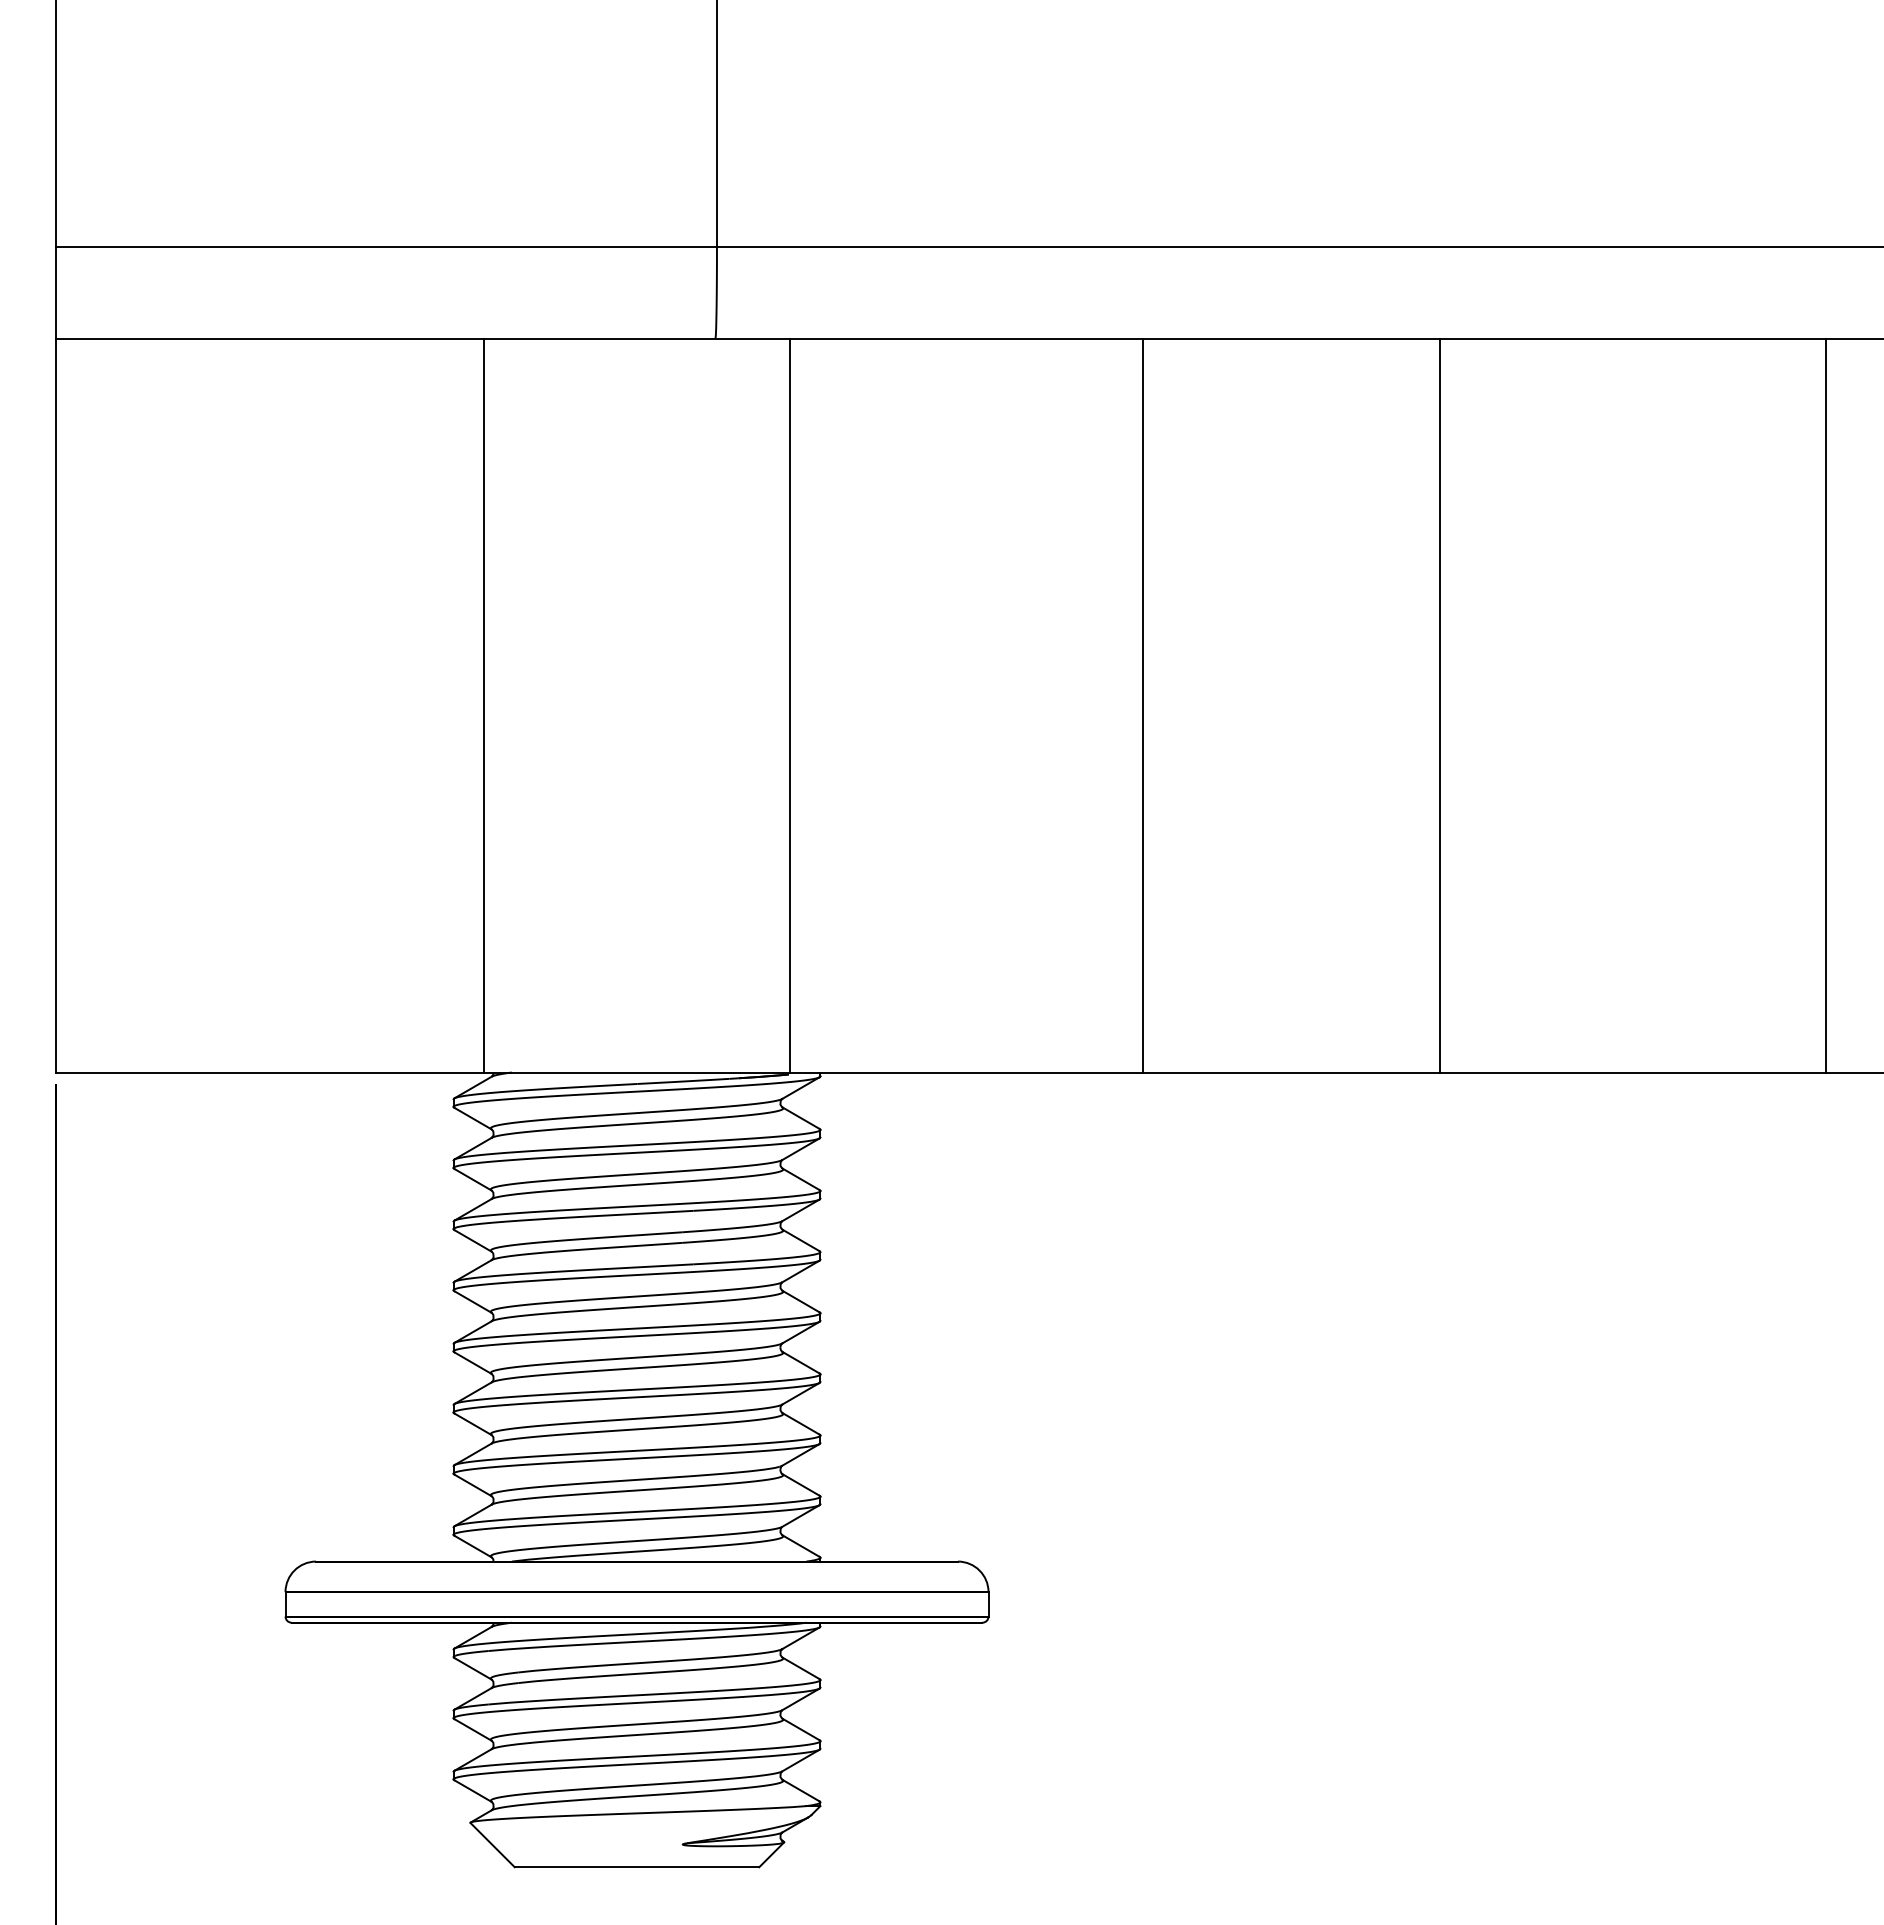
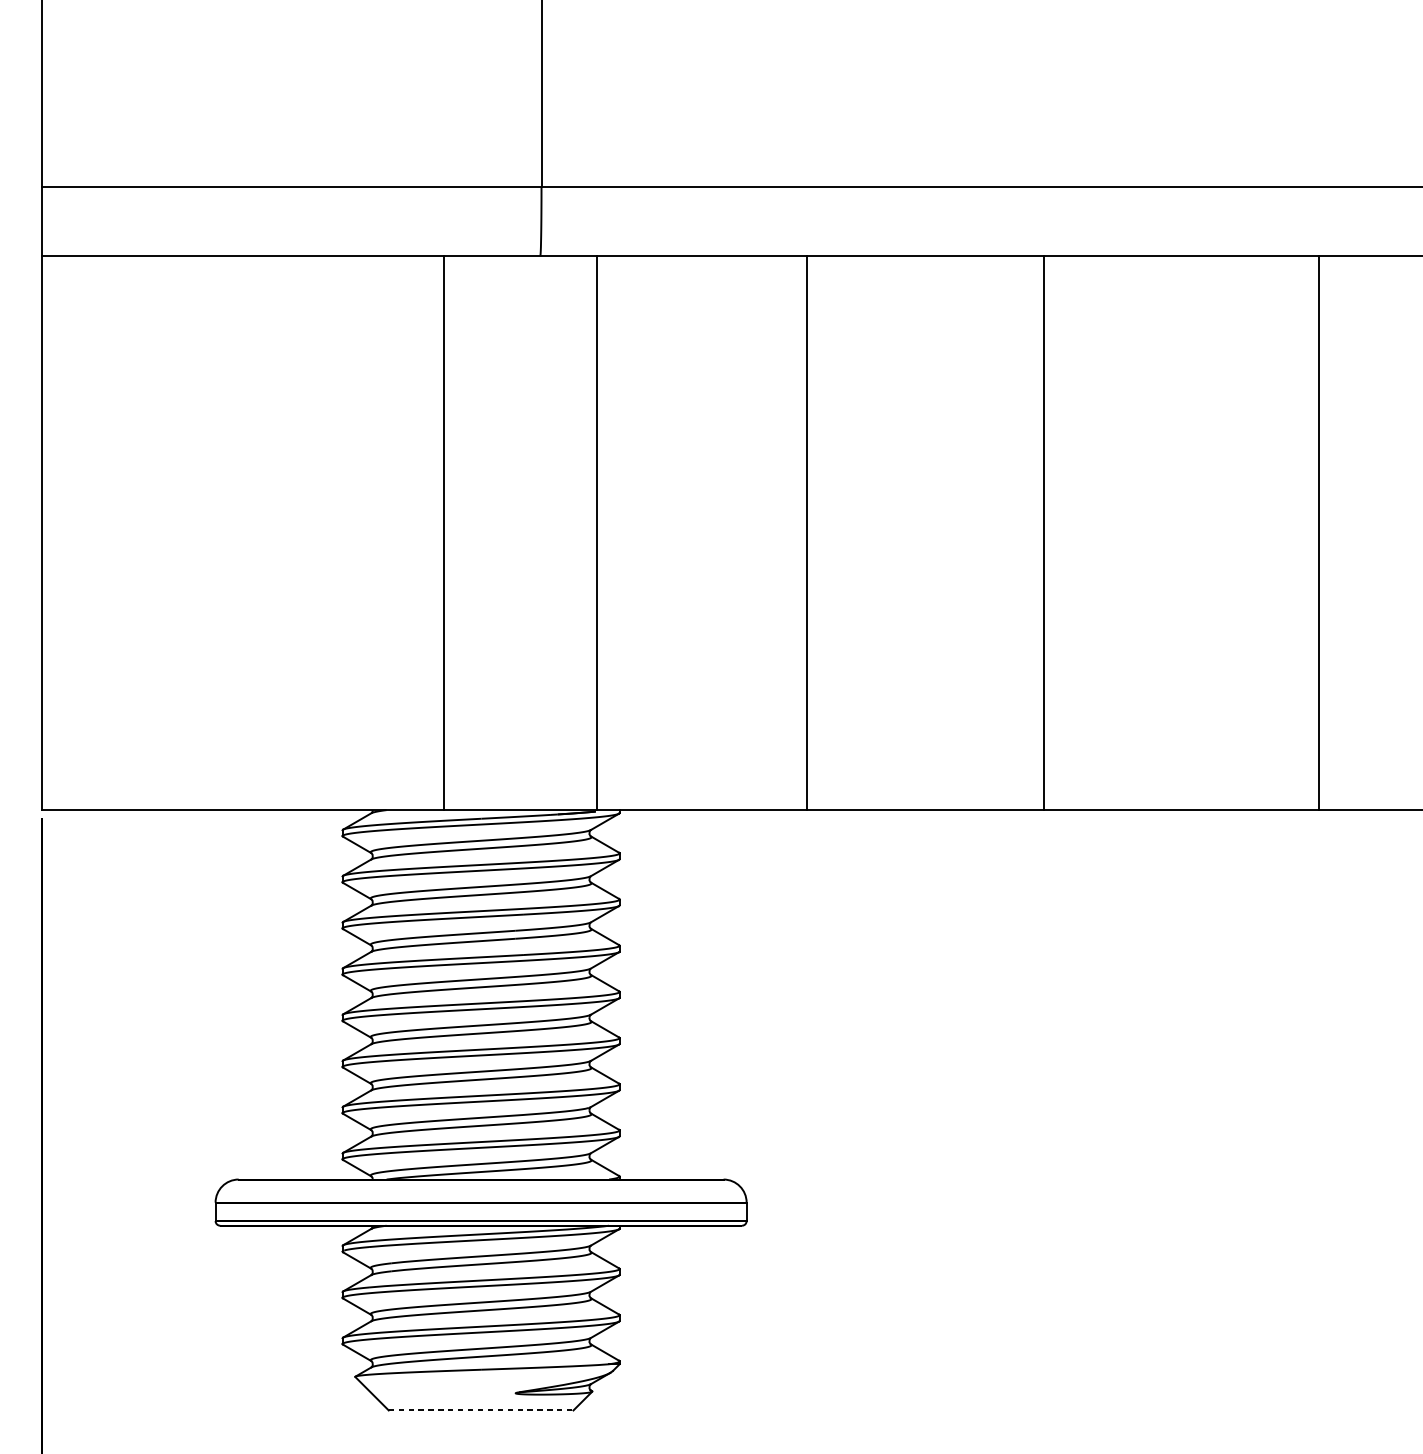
line: (484, 705) -> (443, 532), moved
line: (1142, 705) -> (807, 532), moved
line: (1439, 705) -> (1043, 532), moved
line: (1826, 705) -> (1319, 532), moved
line: (637, 1867) -> (481, 1410), solid -> dashed

